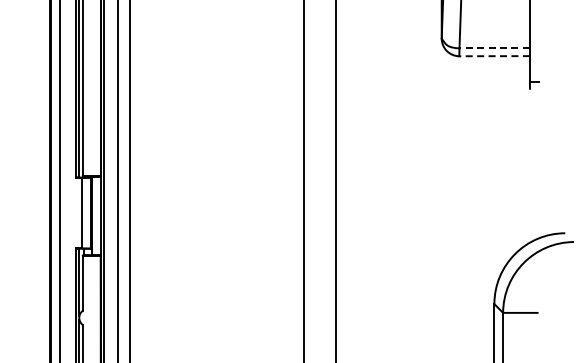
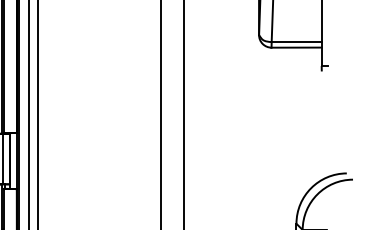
line: (494, 48) -> (296, 42), dashed -> solid
line: (494, 56) -> (296, 47), dashed -> solid

